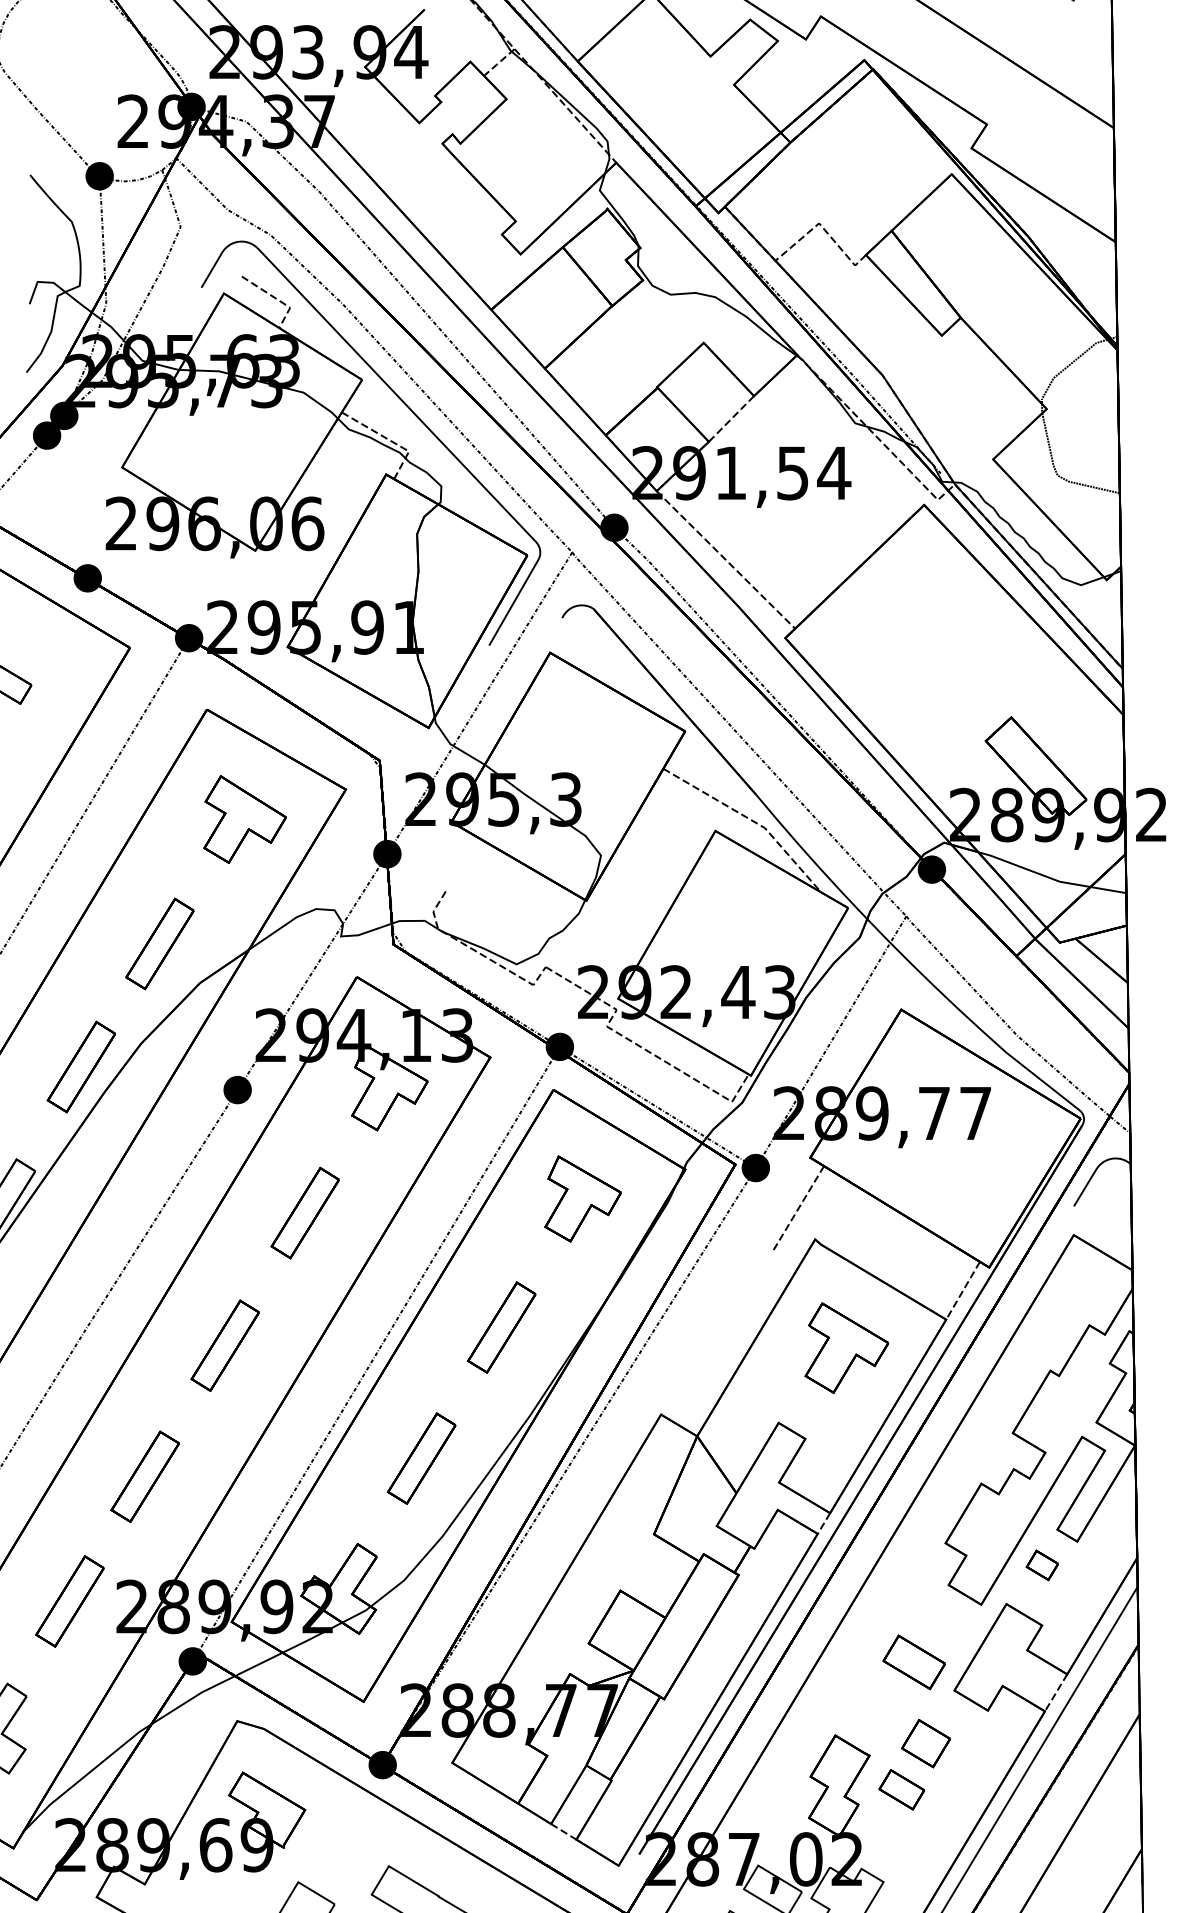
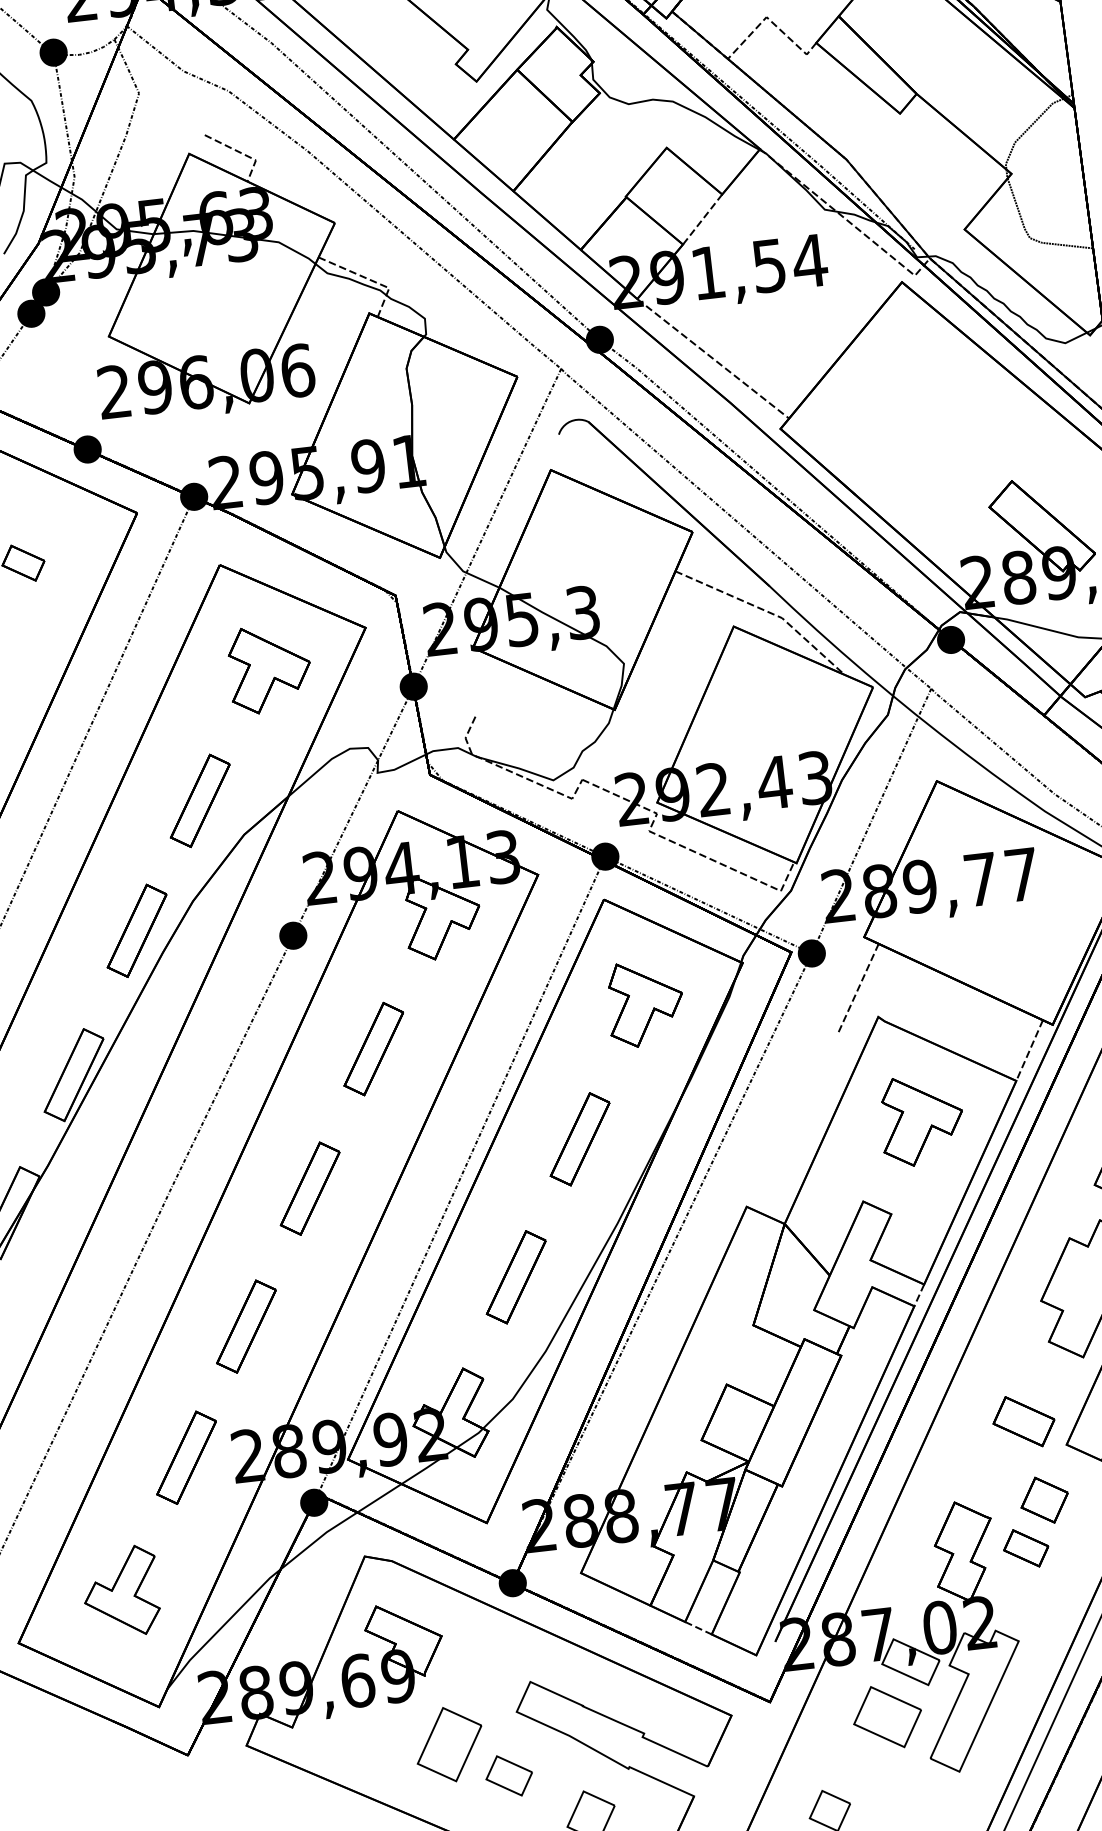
curve: (406, 406) -> (381, 244), removed

